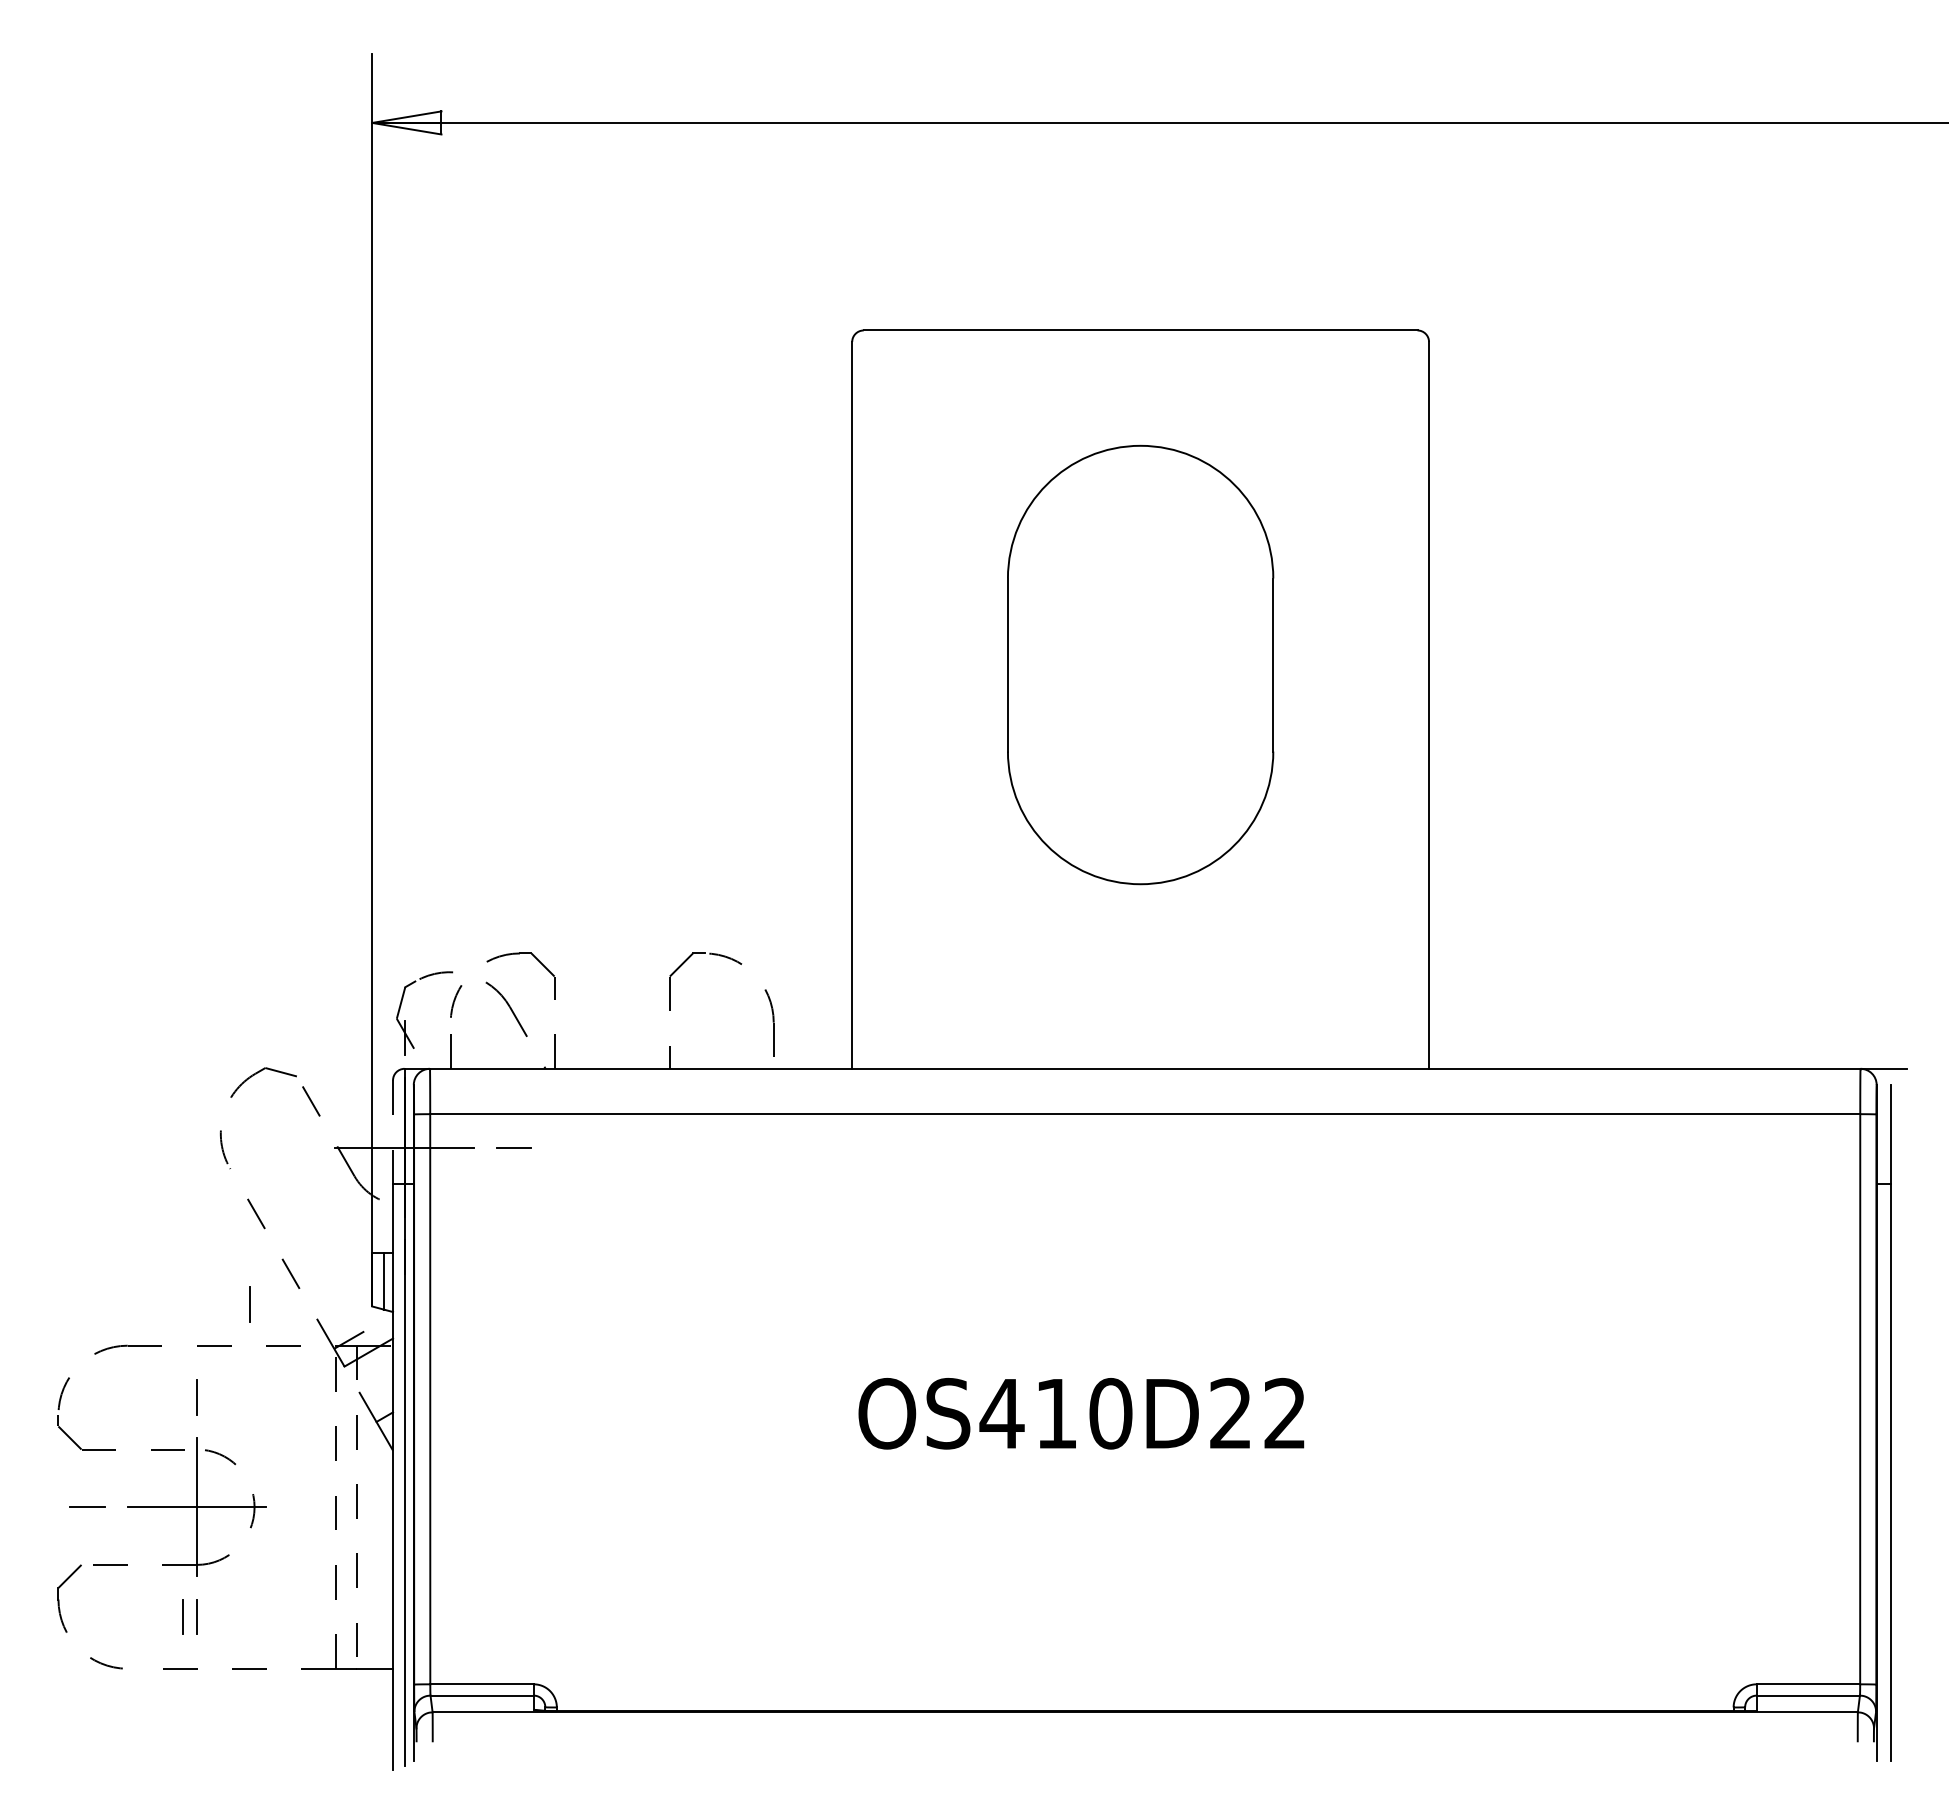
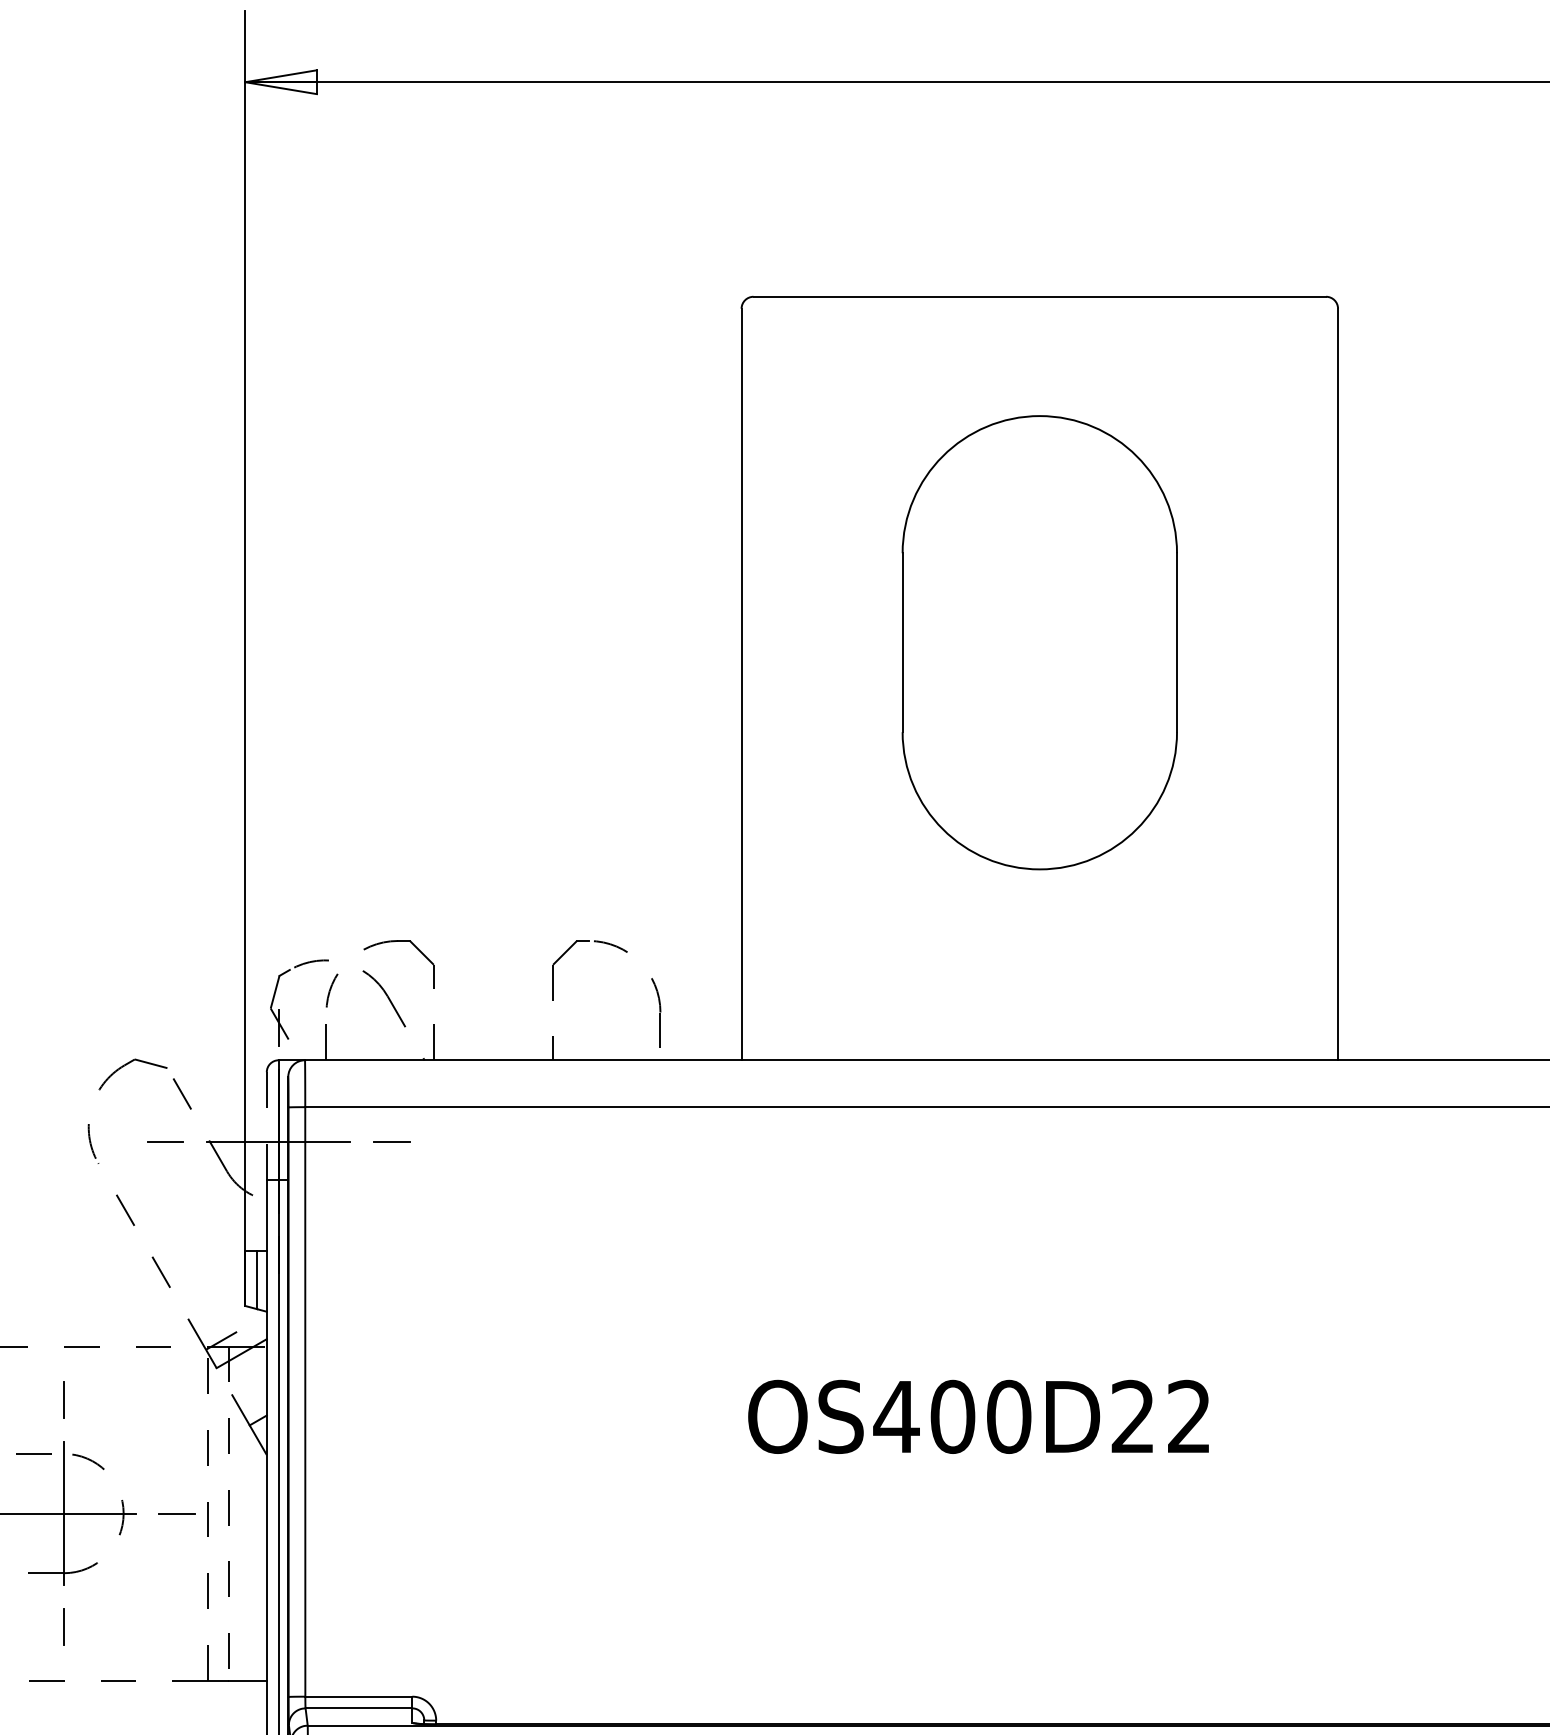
line: (294, 1147) -> (164, 1141), added
line: (249, 1304) -> (118, 1303), removed
text: (1056, 1413) -> (952, 1416), OS410D22 -> OS400D22
line: (306, 1507) -> (177, 1513), added
line: (182, 1616) -> (49, 1626), removed

